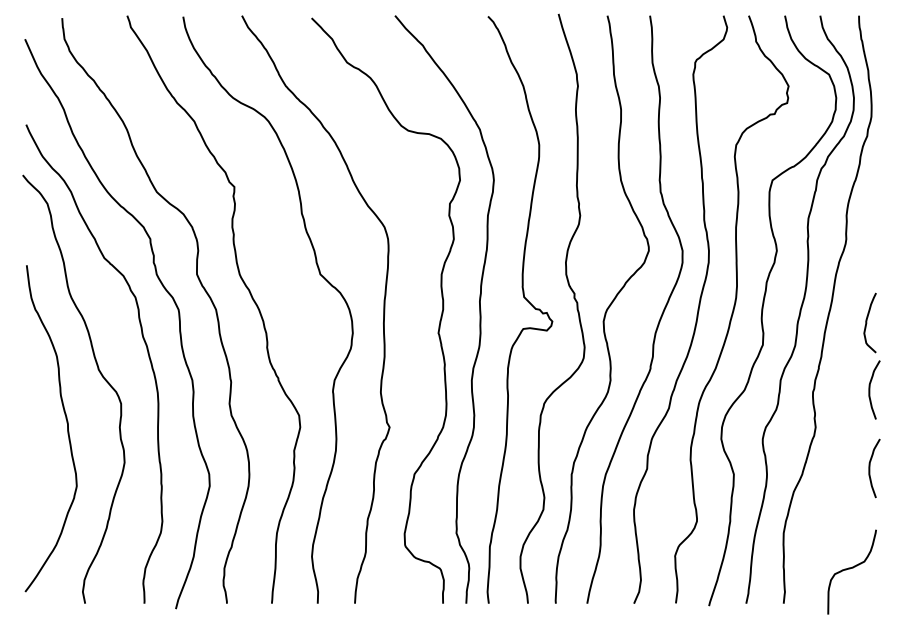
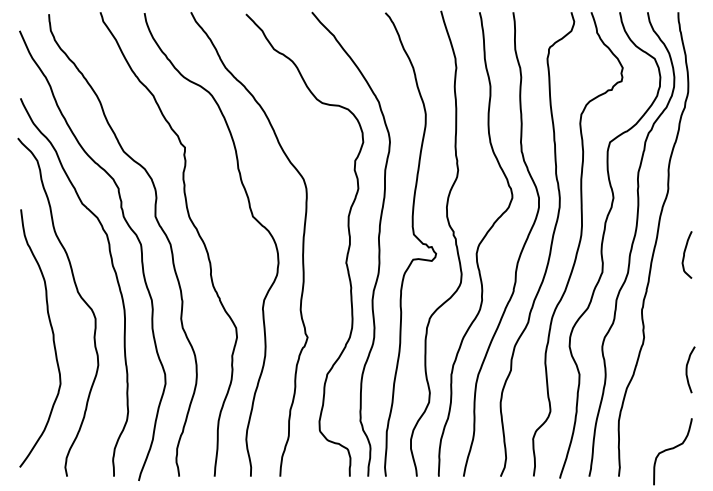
curve: (870, 389) -> (687, 307), removed

